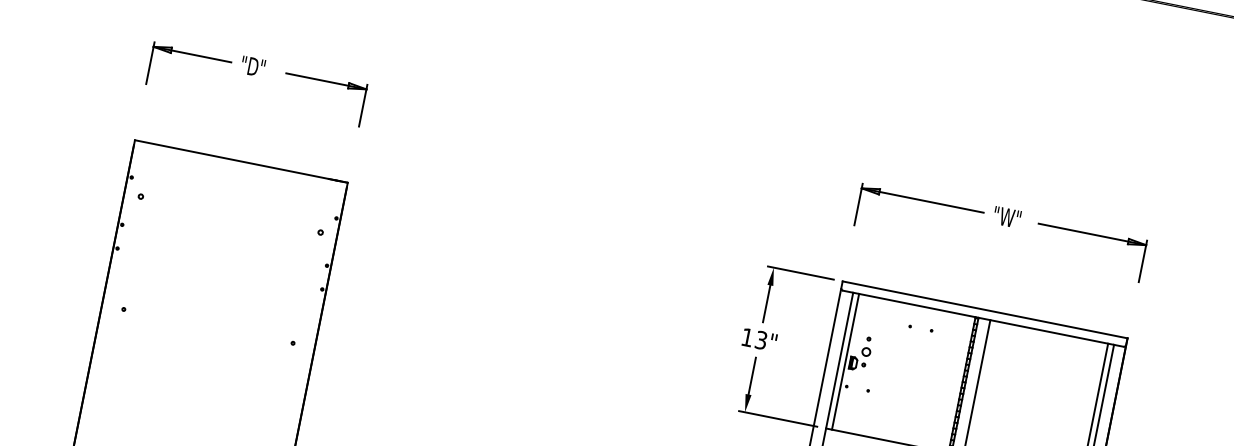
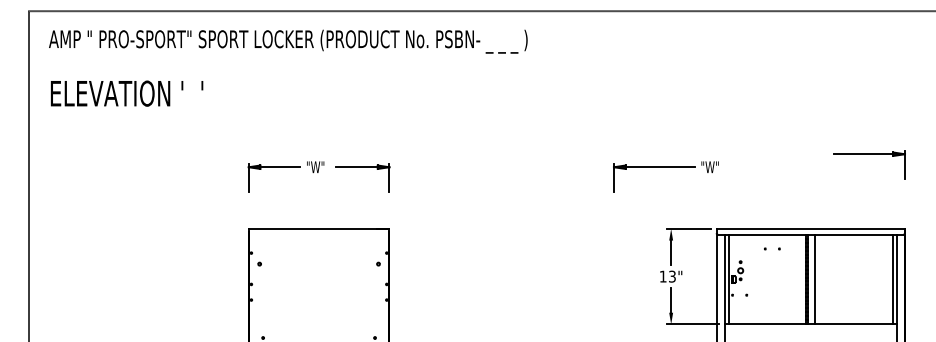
text: (257, 67) -> (317, 167), "D" -> "W"
part: (939, 204) -> (665, 167), moved
part: (1092, 234) -> (869, 154), moved

